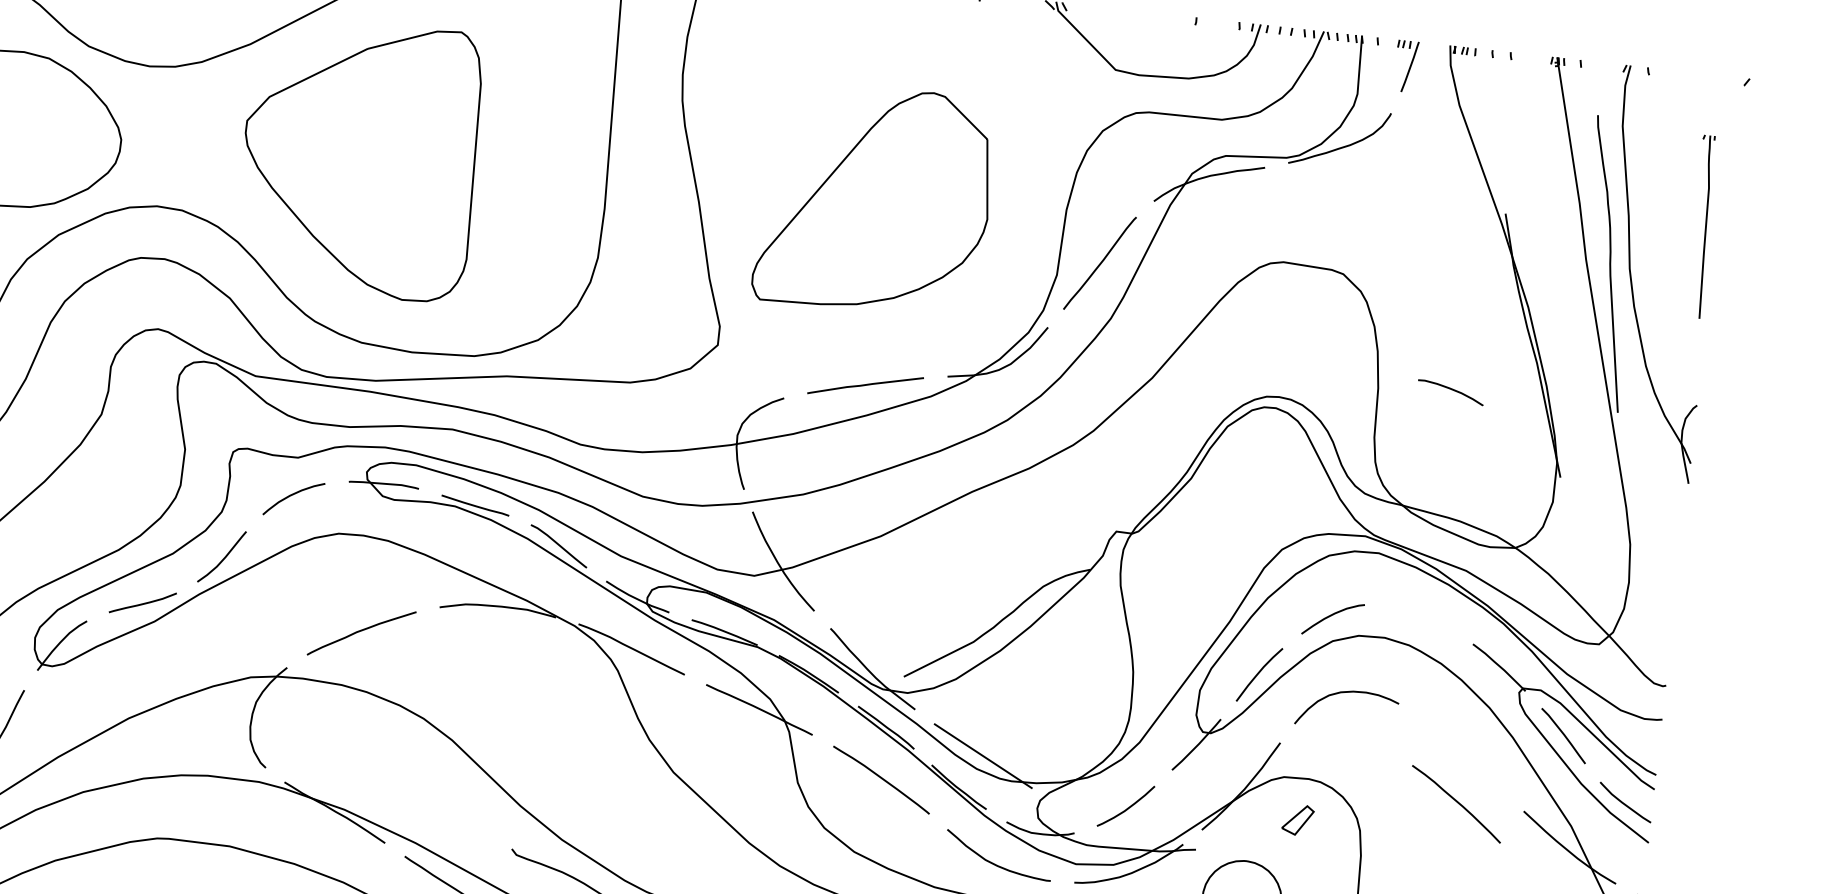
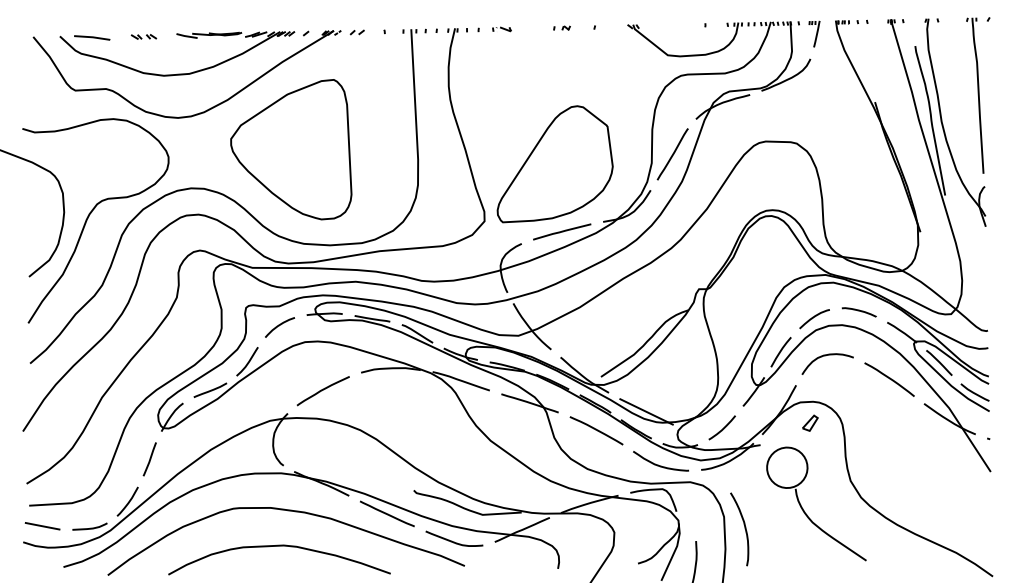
part: (874, 200) -> (554, 164), moved
part: (1702, 226) -> (975, 95), size x1.67
curve: (1449, 390) -> (858, 311), moved
curve: (1456, 803) -> (889, 379), moved

